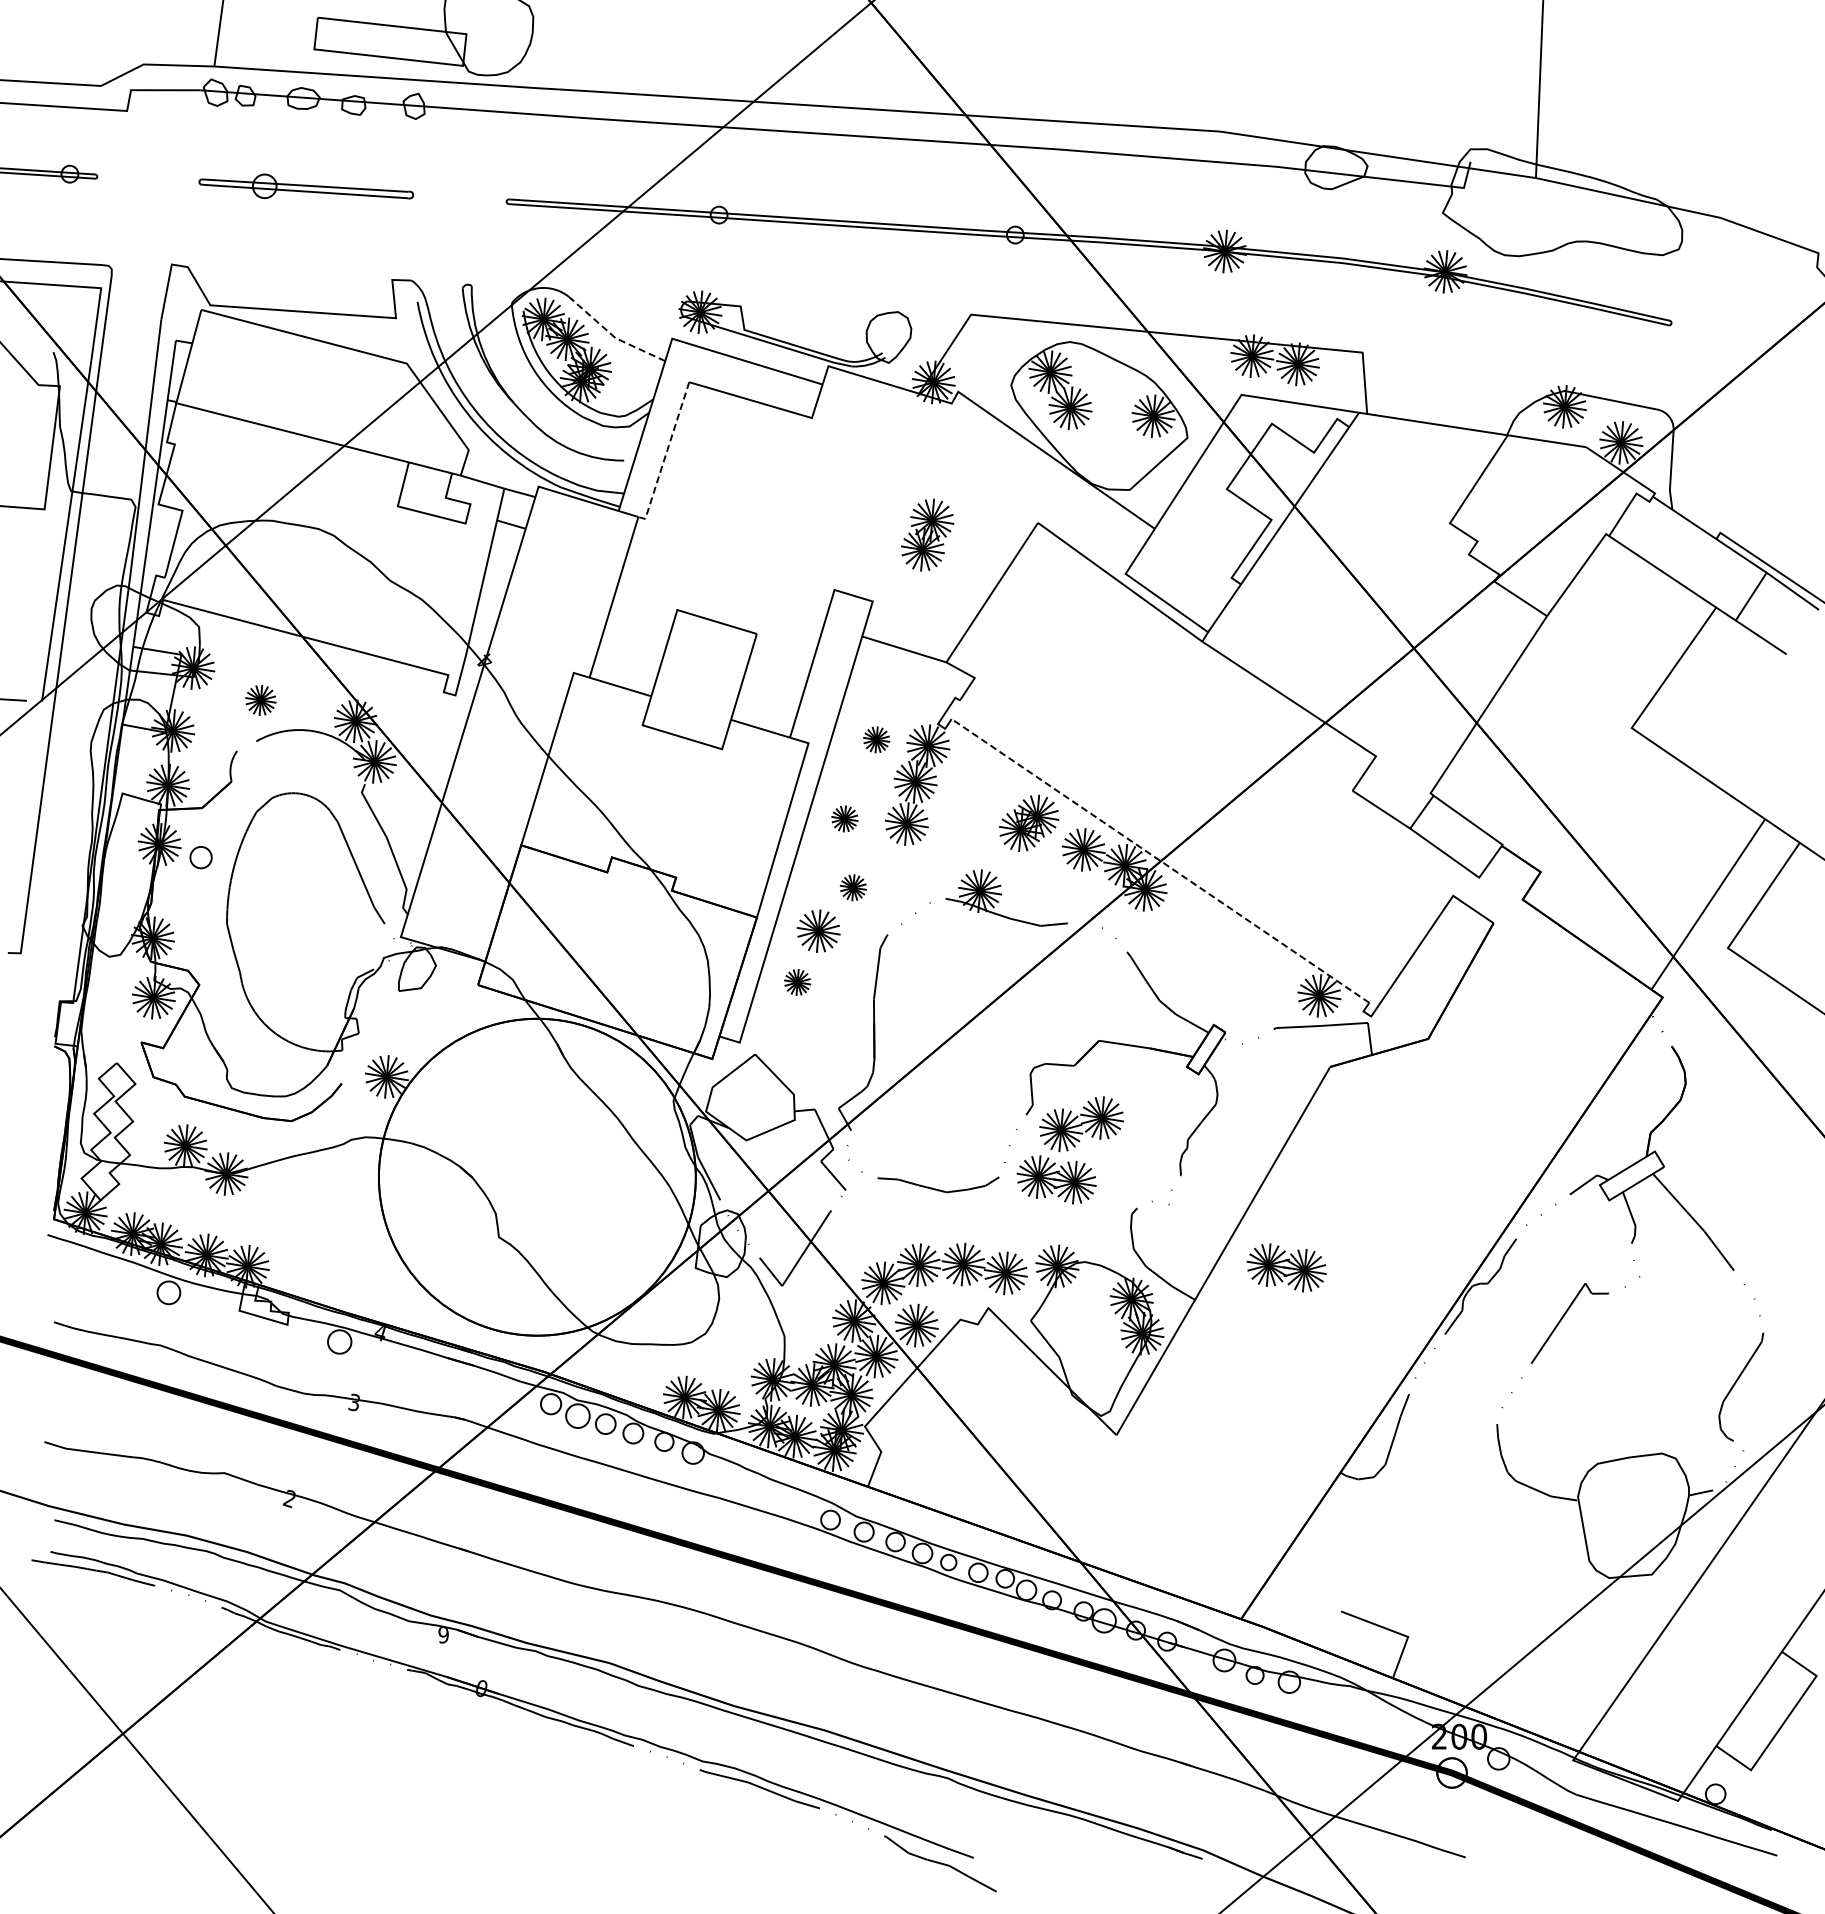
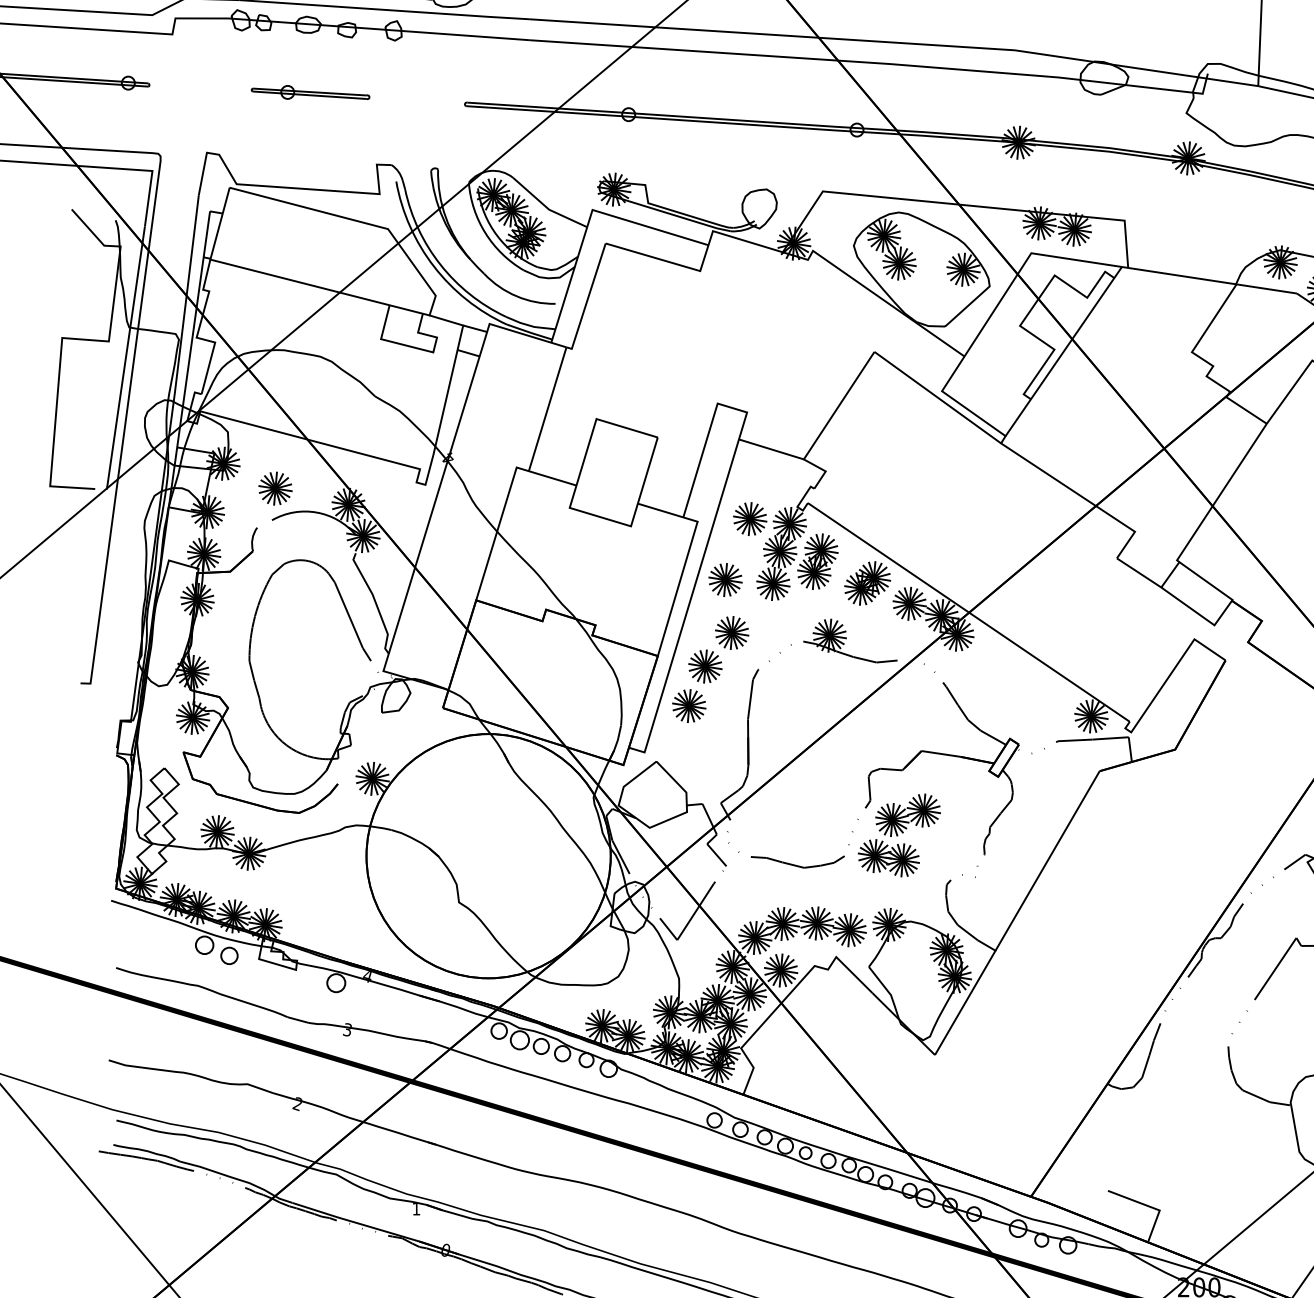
part: (306, 185) -> (310, 91), size x0.71
line: (612, 335) -> (546, 207), dashed -> solid
line: (665, 455) -> (587, 299), dashed -> solid
part: (927, 534) -> (817, 561), moved
part: (260, 700) -> (275, 488), size x1.43
part: (876, 739) -> (750, 518), size x1.67
part: (844, 818) -> (725, 579), size x1.67
circle: (200, 857) -> (229, 955), moved
line: (1160, 860) -> (968, 612), dashed -> solid
part: (853, 887) -> (732, 632), size x1.67
part: (797, 982) -> (689, 706), size x1.67
part: (1286, 1267) -> (1065, 925), removed
text: (443, 1635) -> (416, 1209), 9 -> 1

